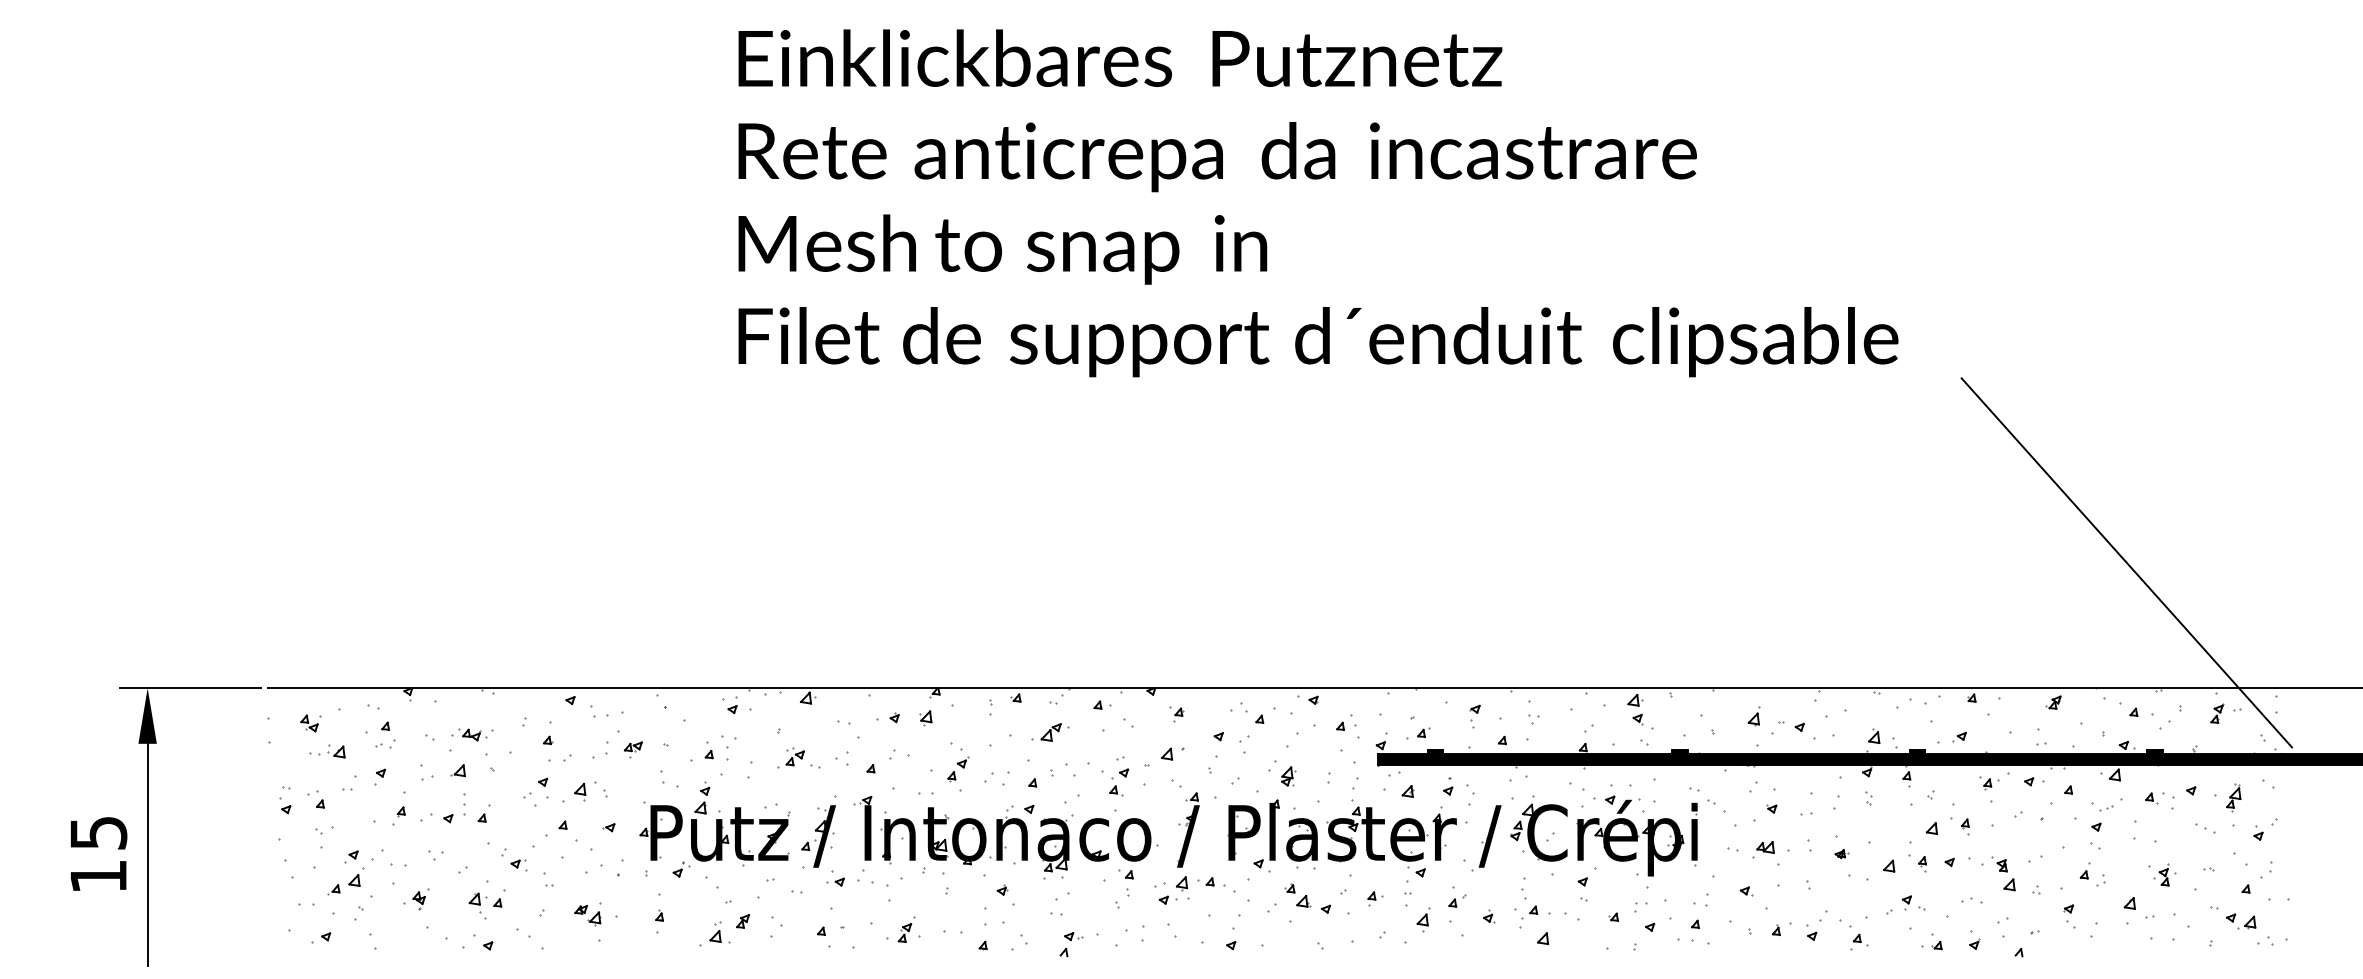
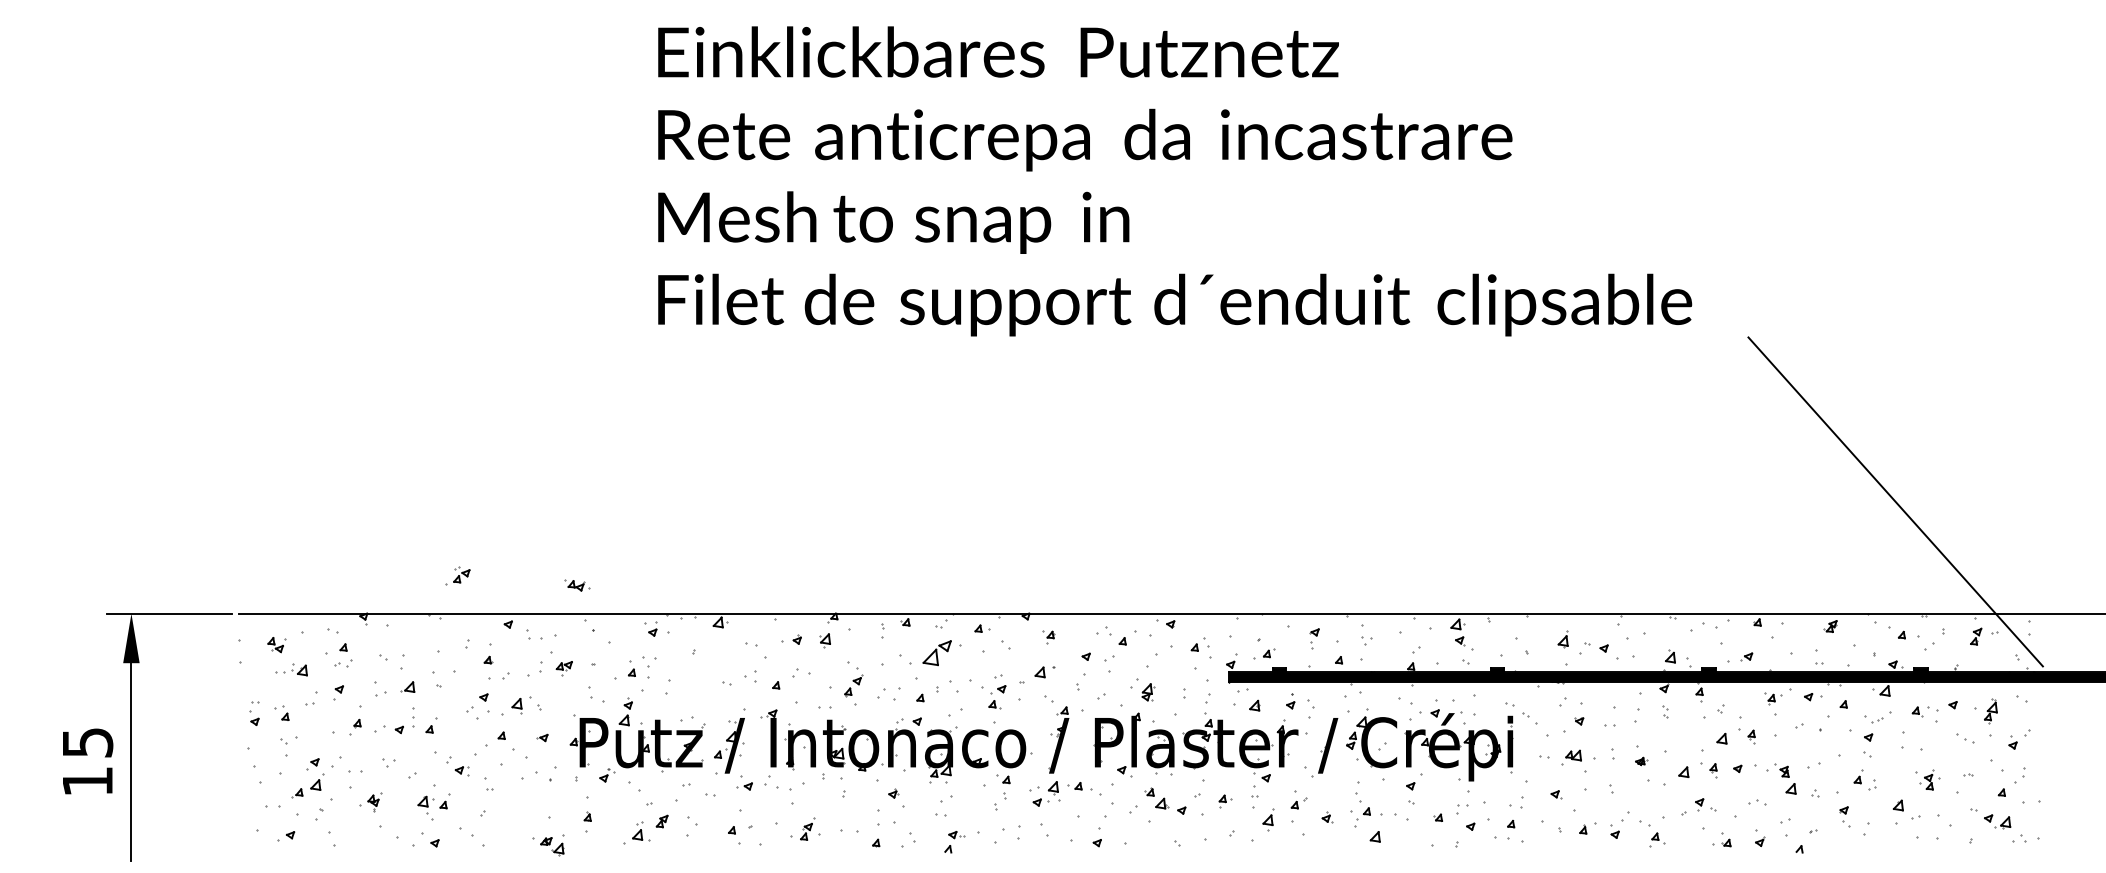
part: (1050, 732) -> (936, 653), size x1.6
part: (472, 734) -> (576, 585), moved
part: (790, 757) -> (457, 575), moved
part: (587, 914) -> (552, 845), moved

